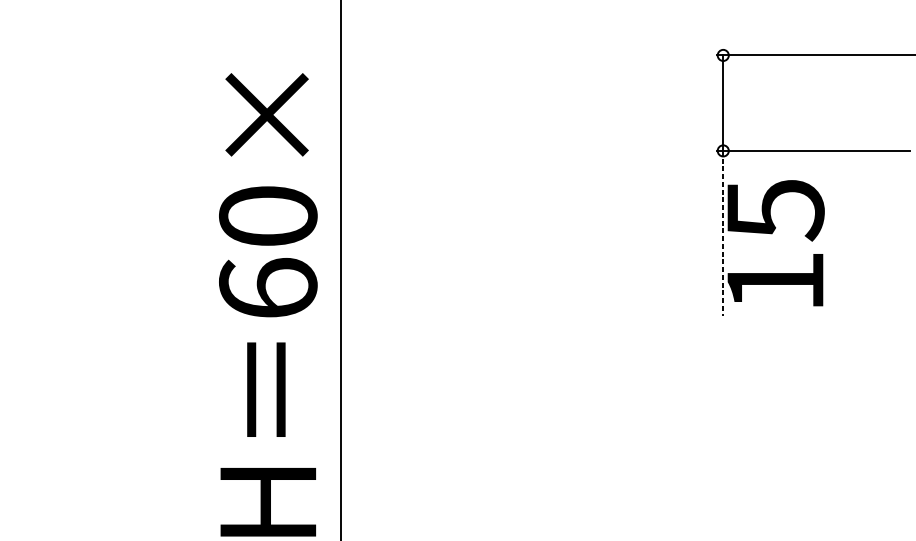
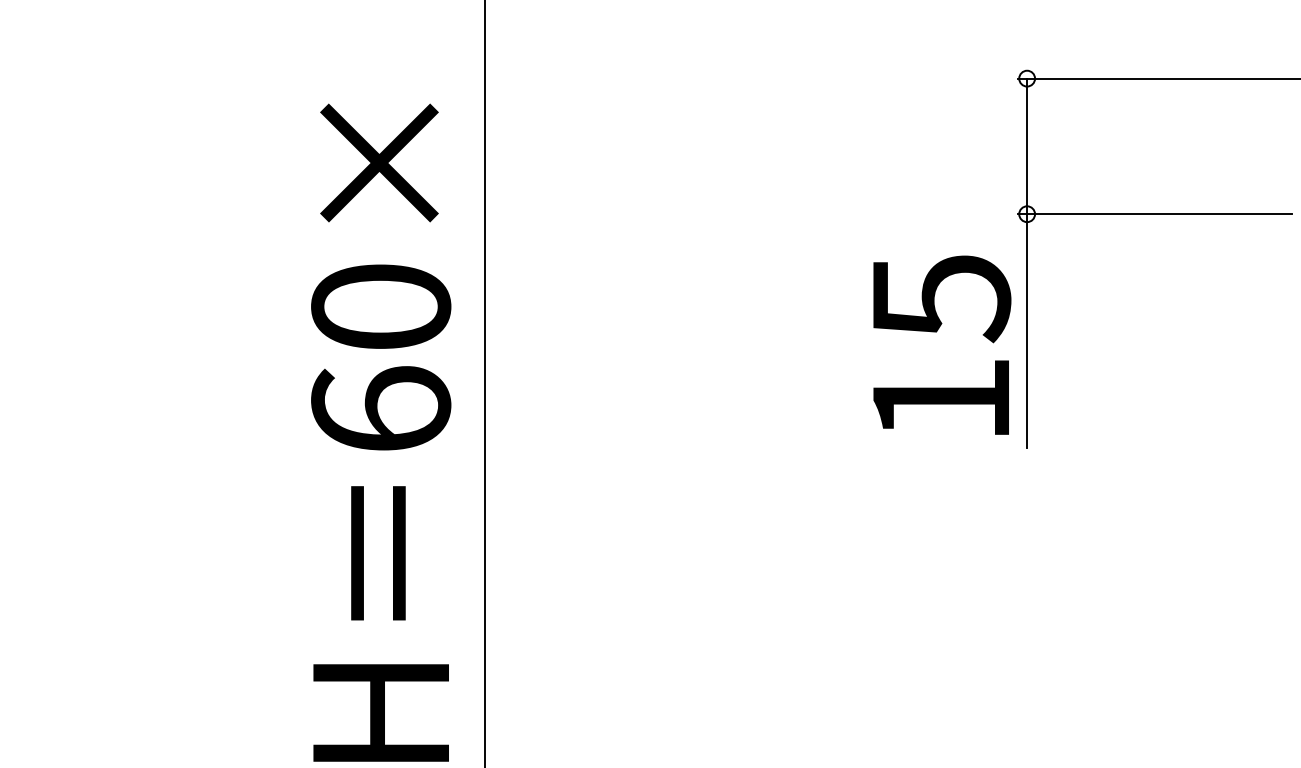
line: (723, 233) -> (1027, 331), dashed -> solid
text: (776, 242) -> (942, 344), moved

